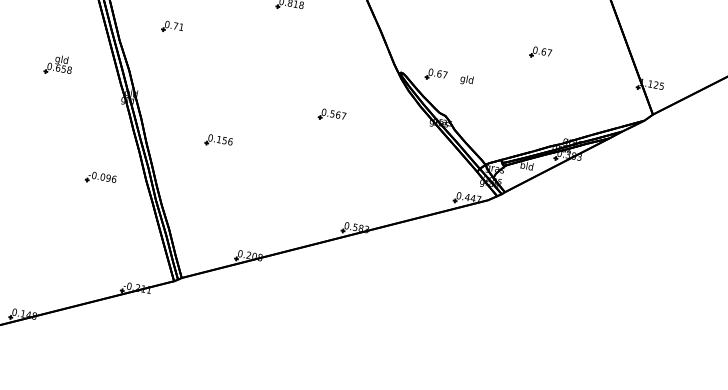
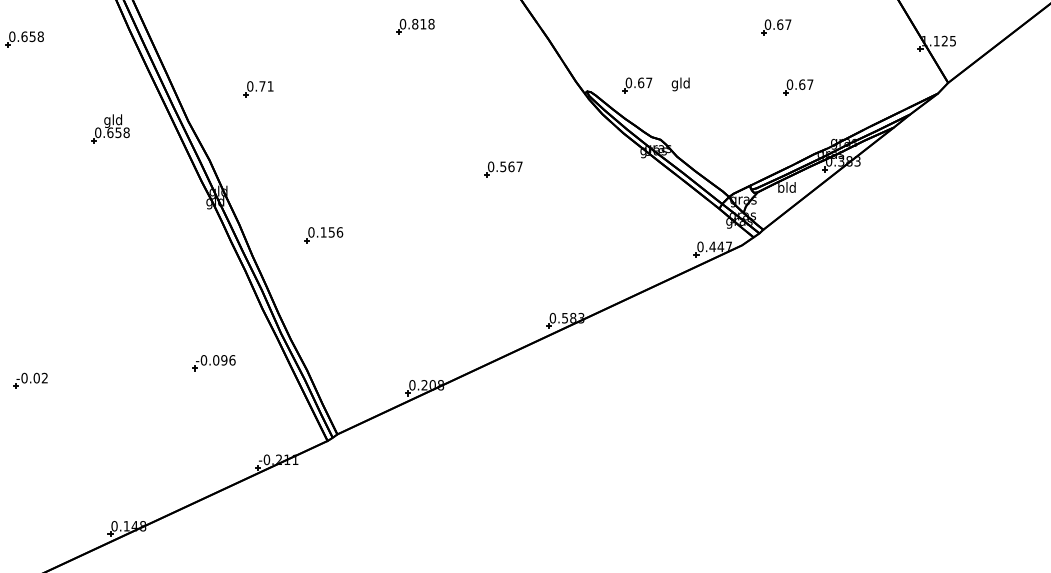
part: (58, 65) -> (110, 128), moved
part: (548, 97) -> (798, 87), added
part: (218, 141) -> (323, 235), moved
part: (100, 178) -> (213, 363), moved

